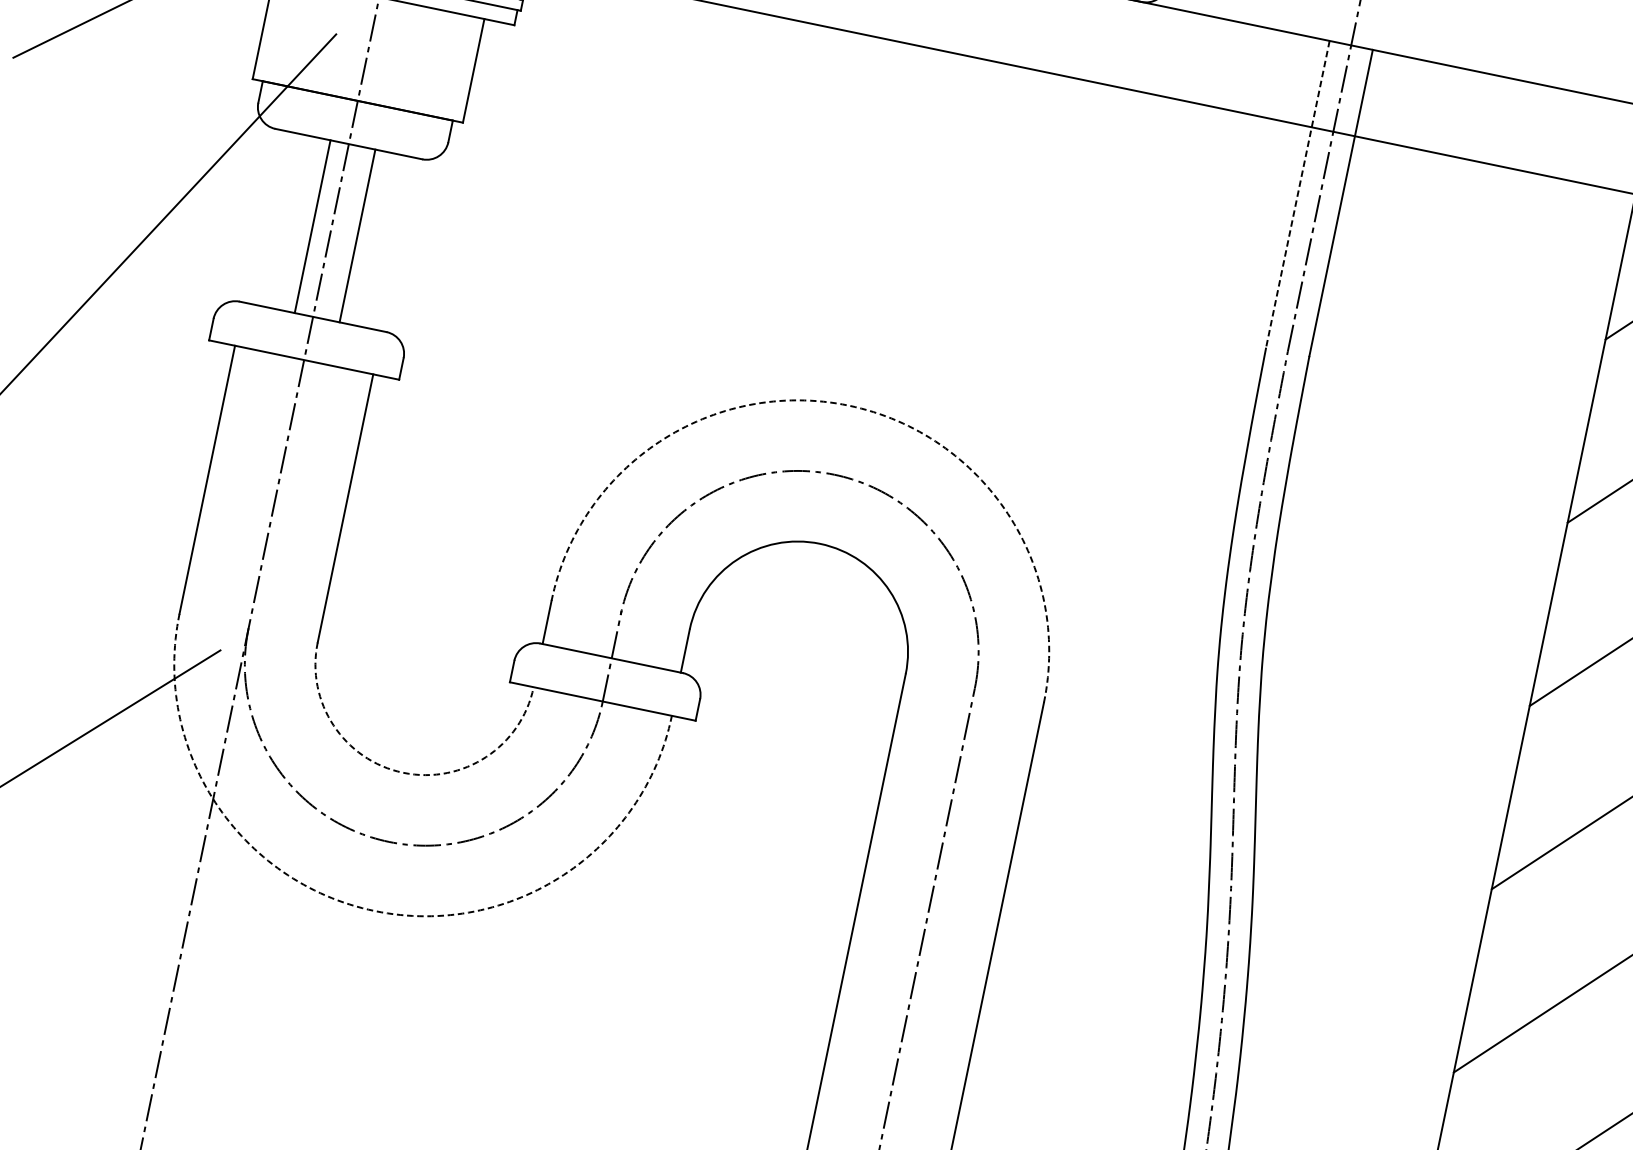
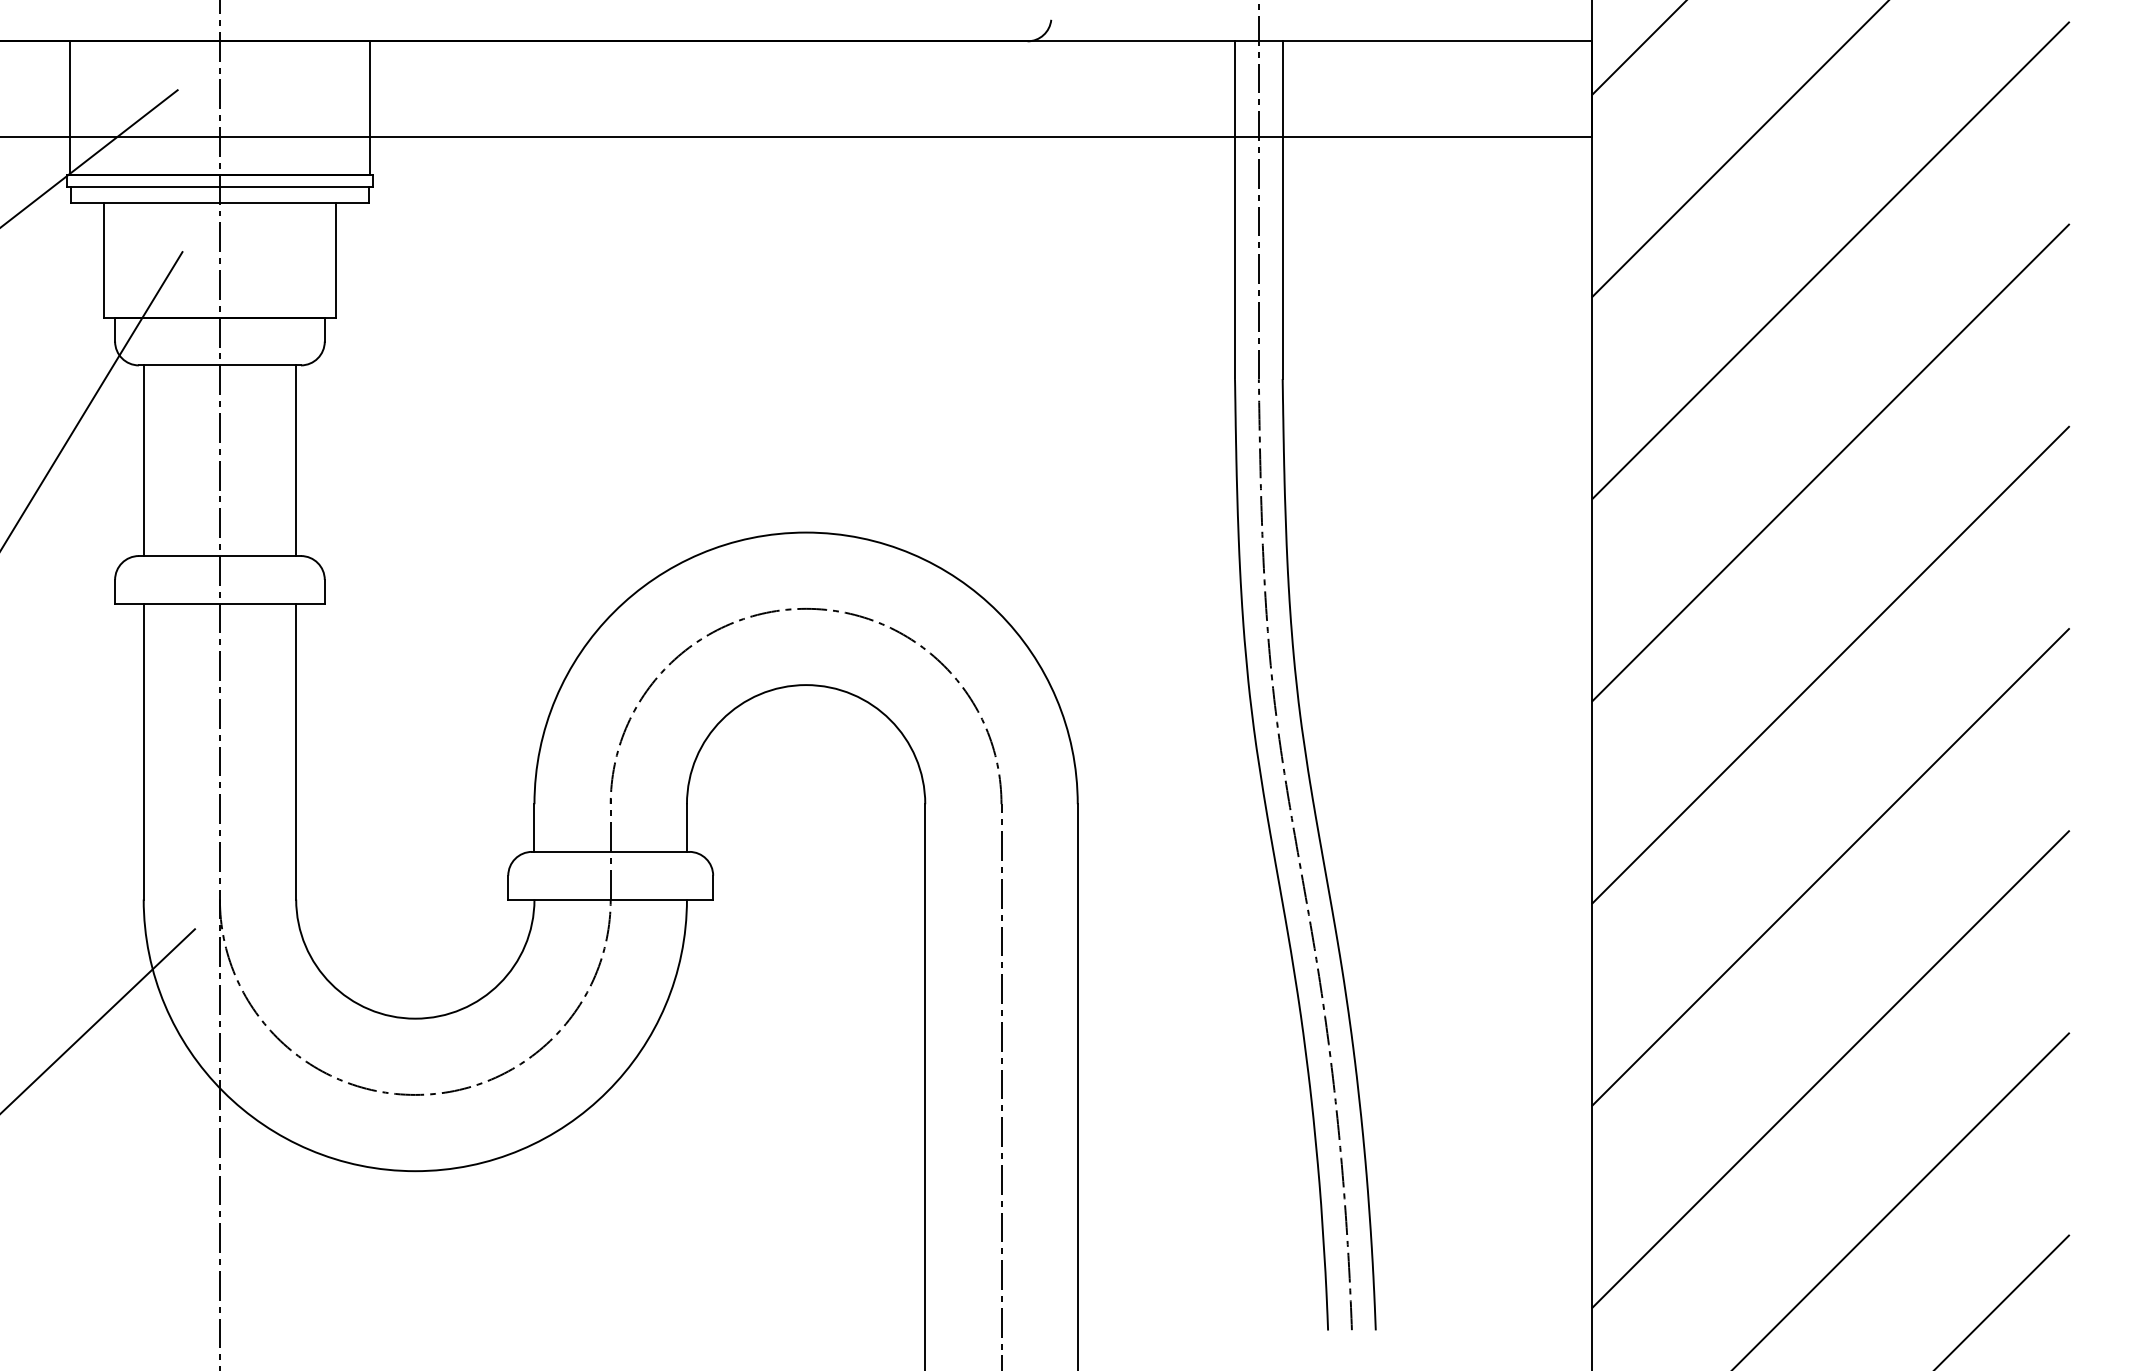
line: (1298, 194) -> (1235, 210), dashed -> solid
line: (312, 226) -> (143, 460), moved
line: (357, 235) -> (296, 460), moved
arc: (849, 405) -> (806, 532), dashed -> solid
arc: (403, 772) -> (415, 1018), dashed -> solid
arc: (374, 911) -> (415, 1171), dashed -> solid

